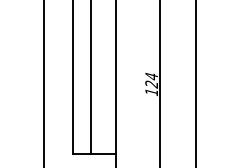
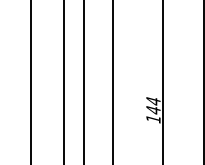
text: (151, 84) -> (153, 110), 124 -> 144

